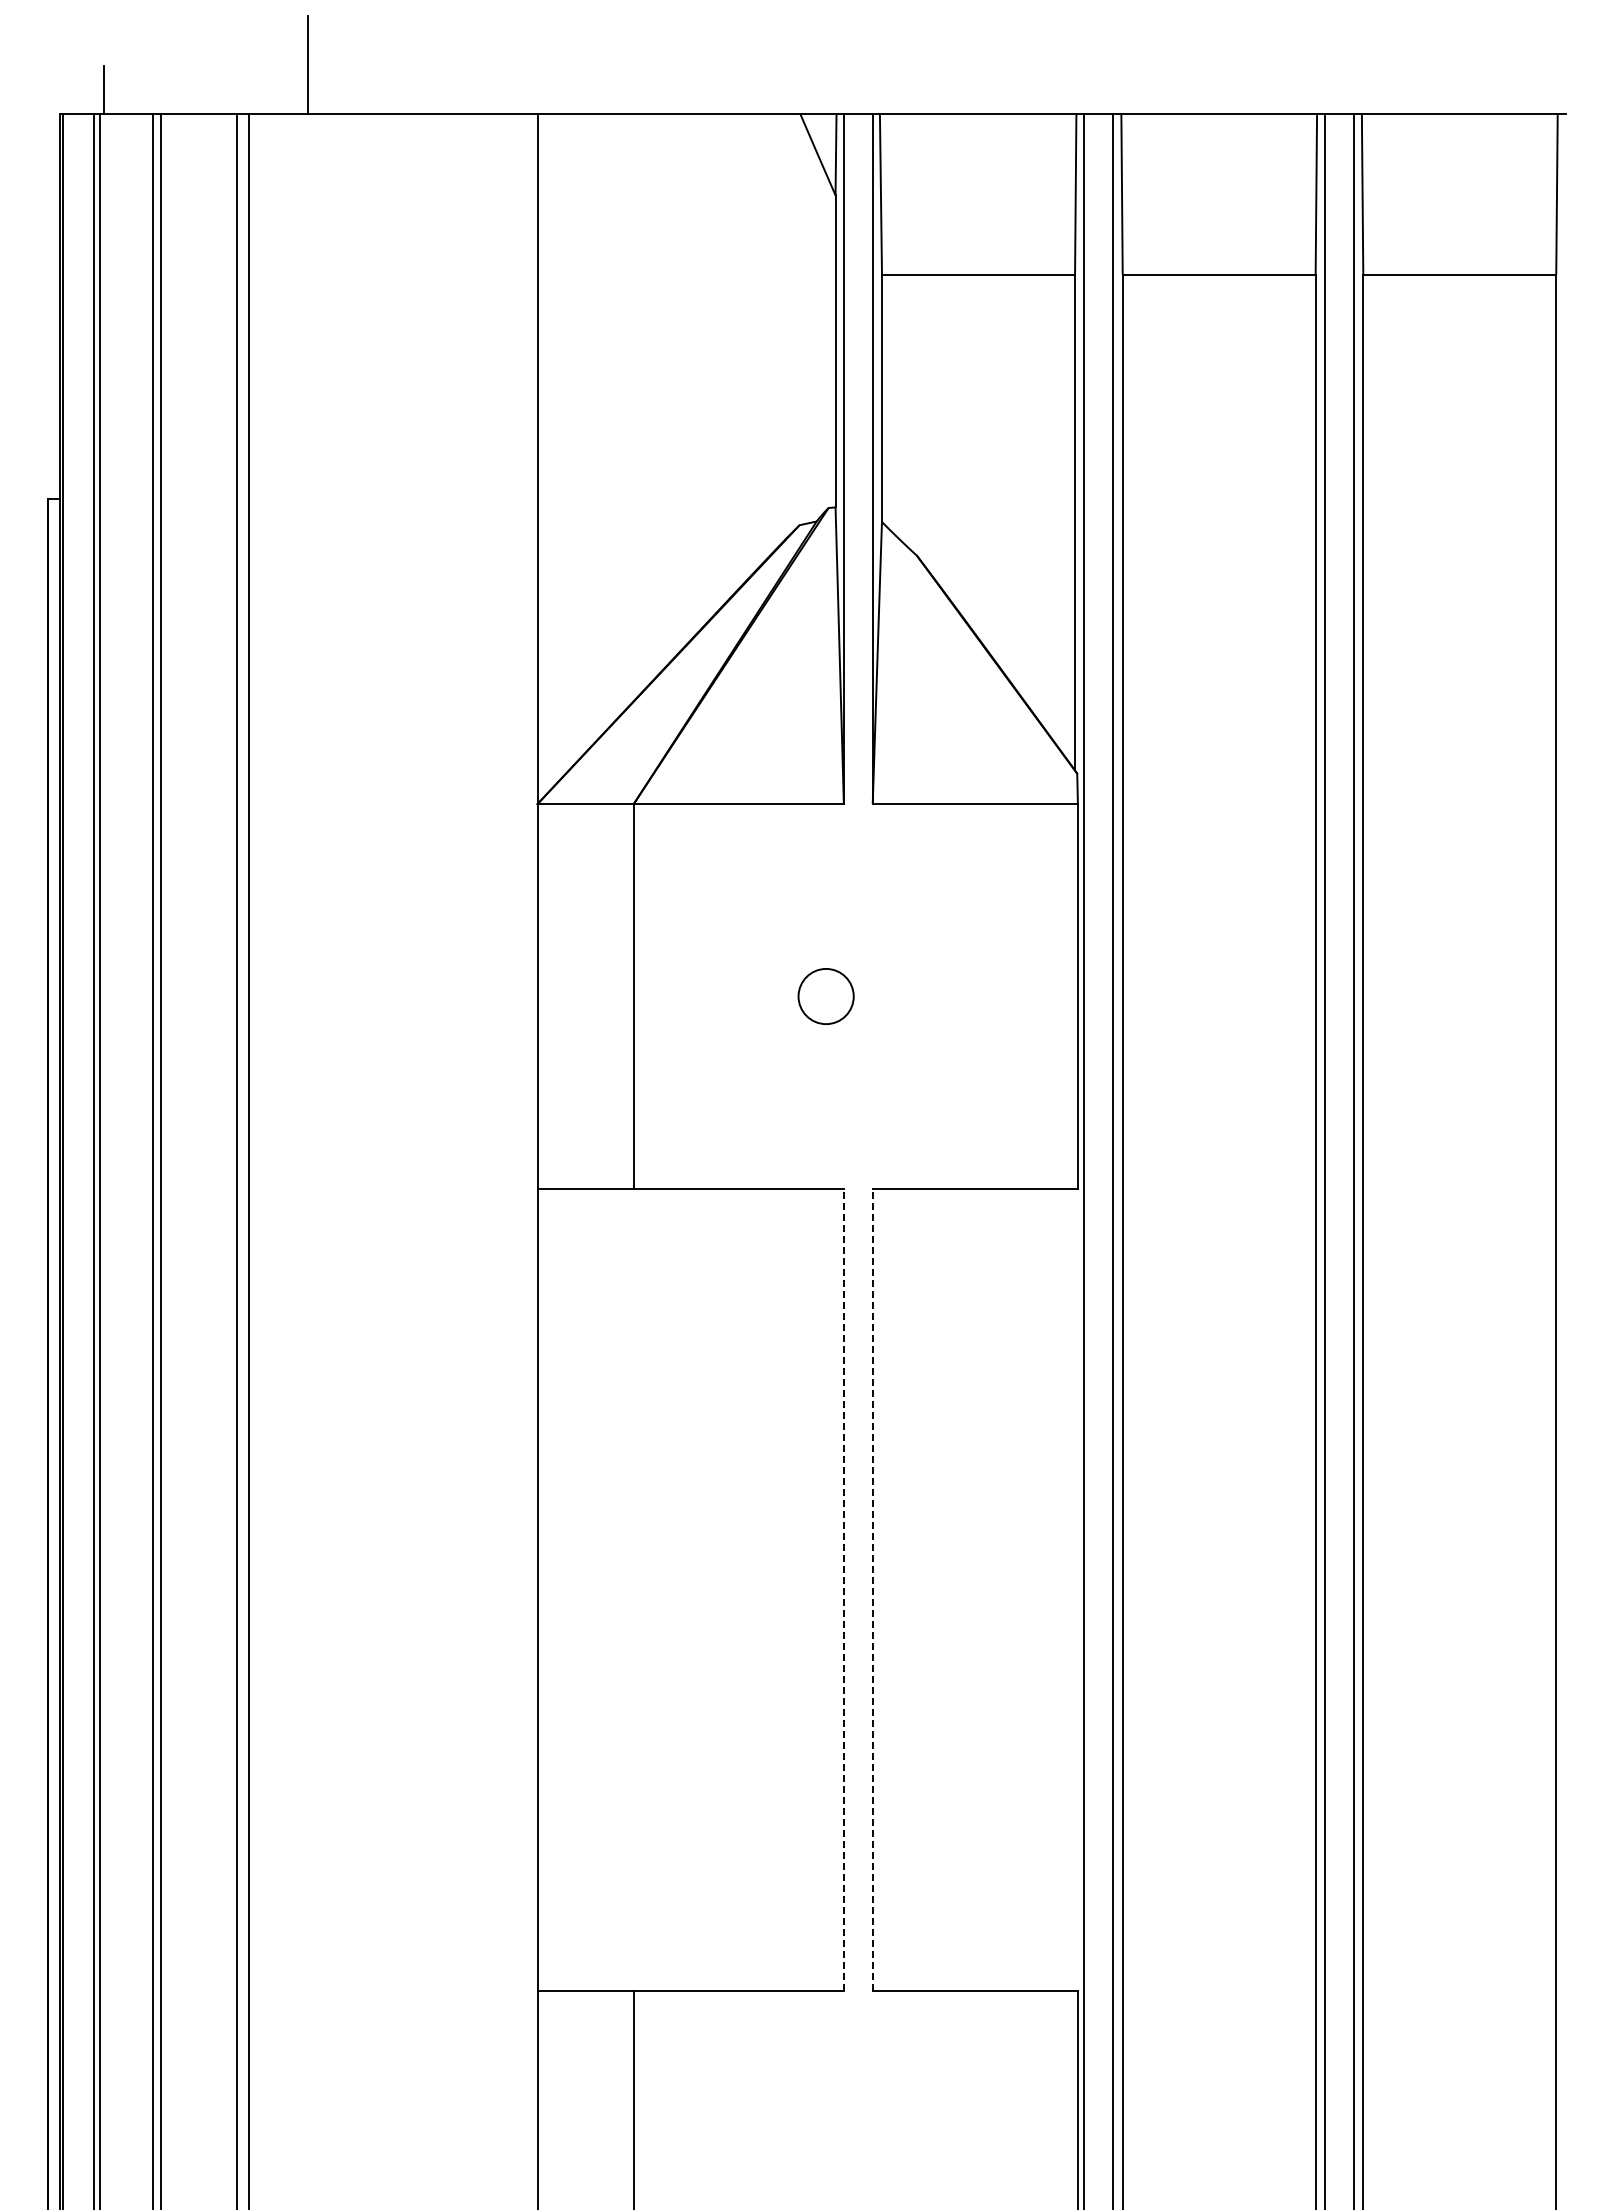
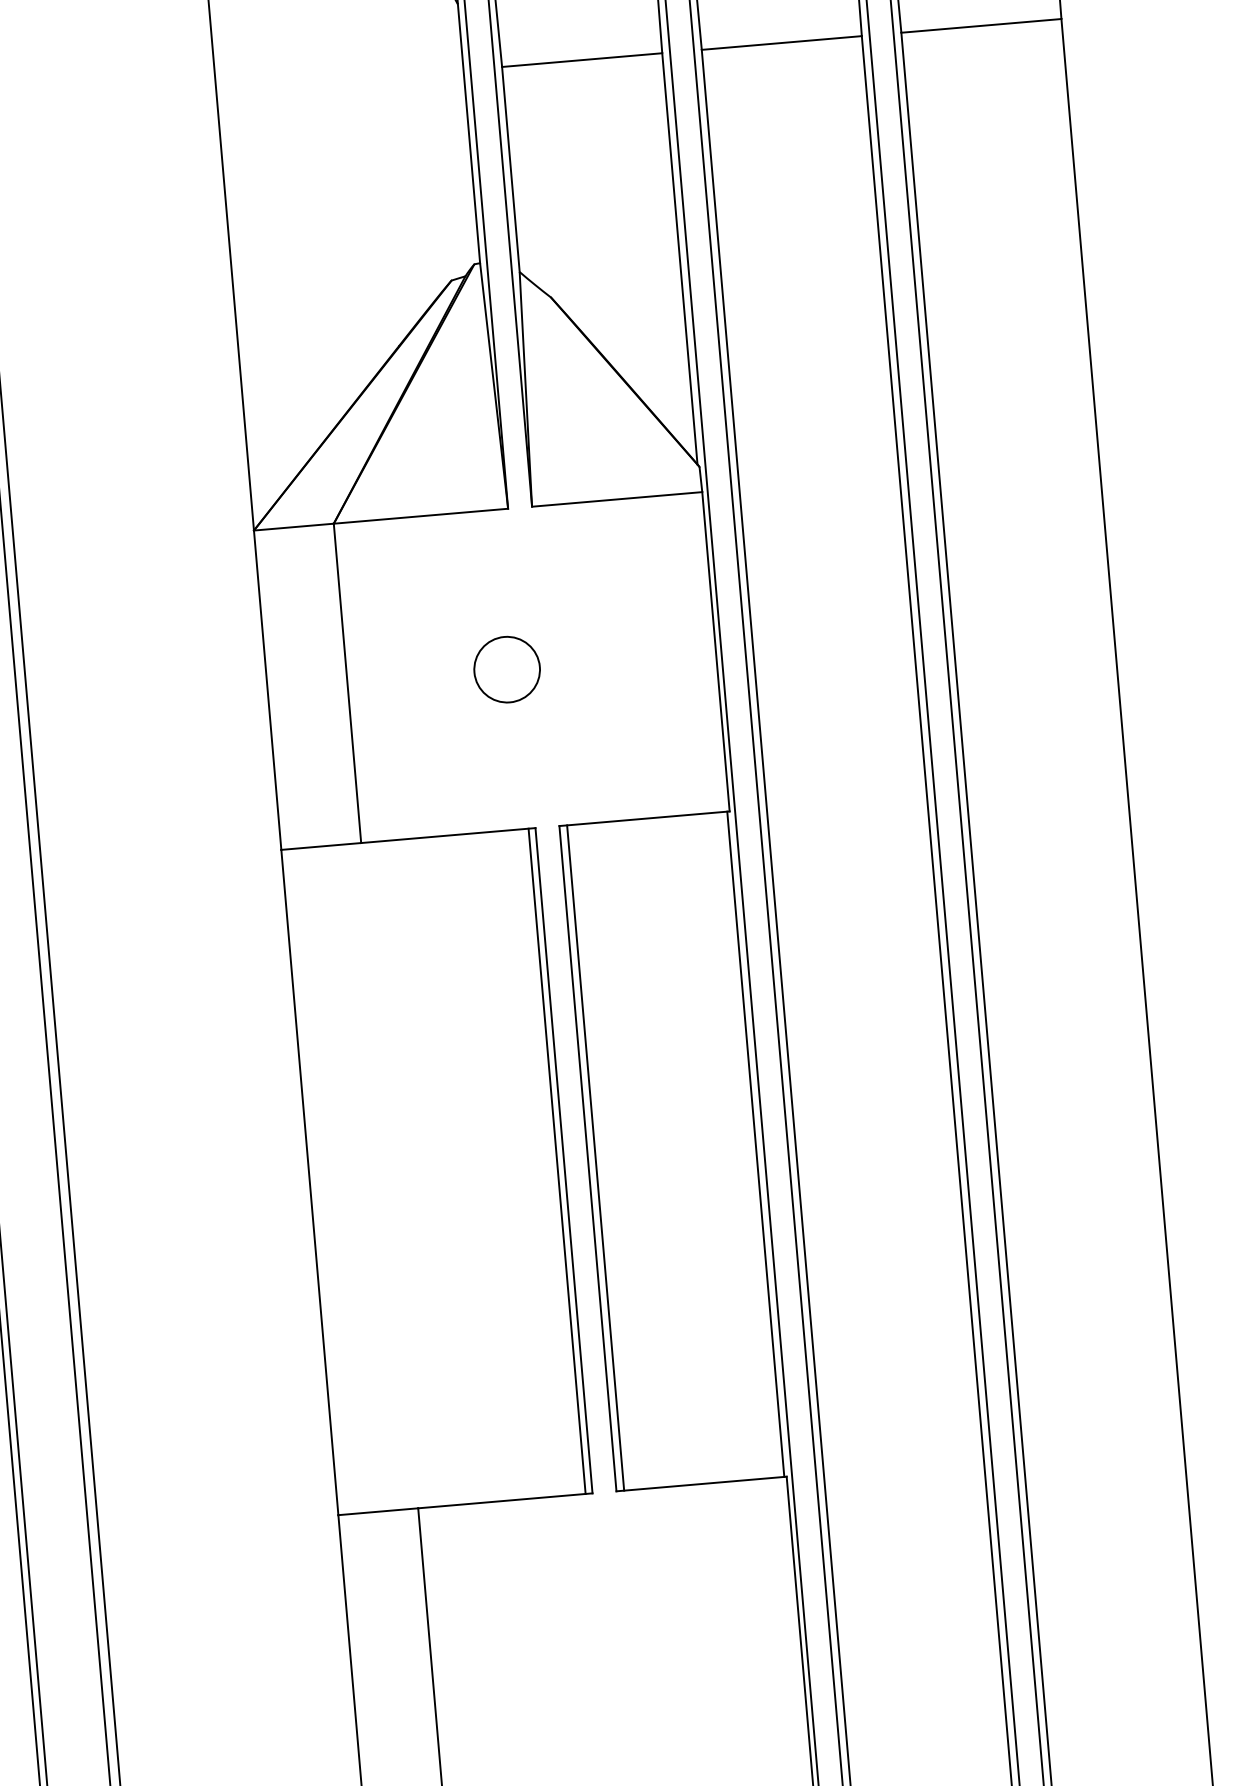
circle: (825, 996) -> (506, 669), size x1.43
line: (835, 1589) -> (557, 1160), added
line: (882, 1589) -> (596, 1157), added
line: (1075, 1589) -> (756, 1143), added
line: (843, 1590) -> (563, 1161), dashed -> solid
line: (872, 1590) -> (587, 1159), dashed -> solid

